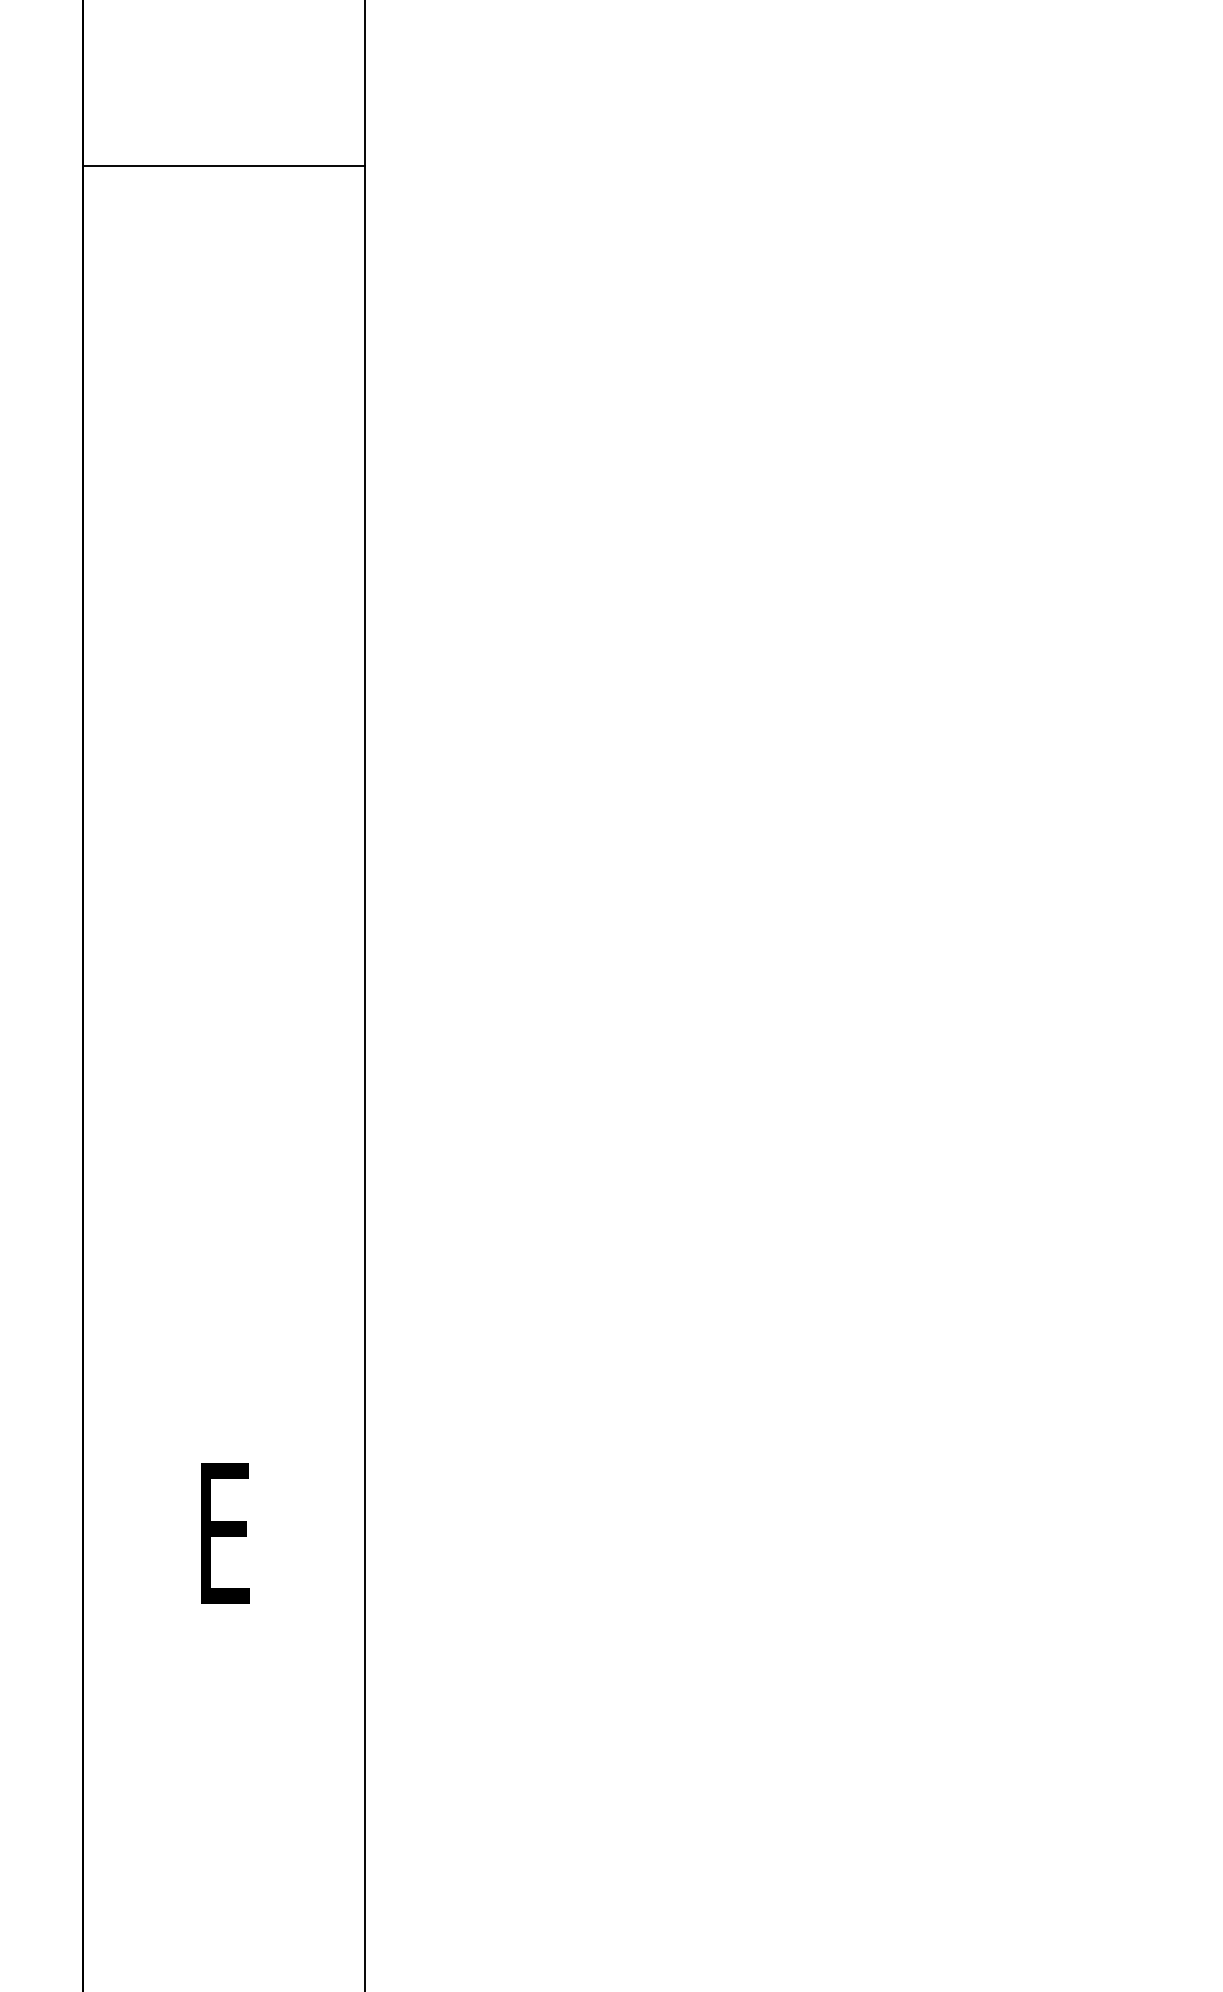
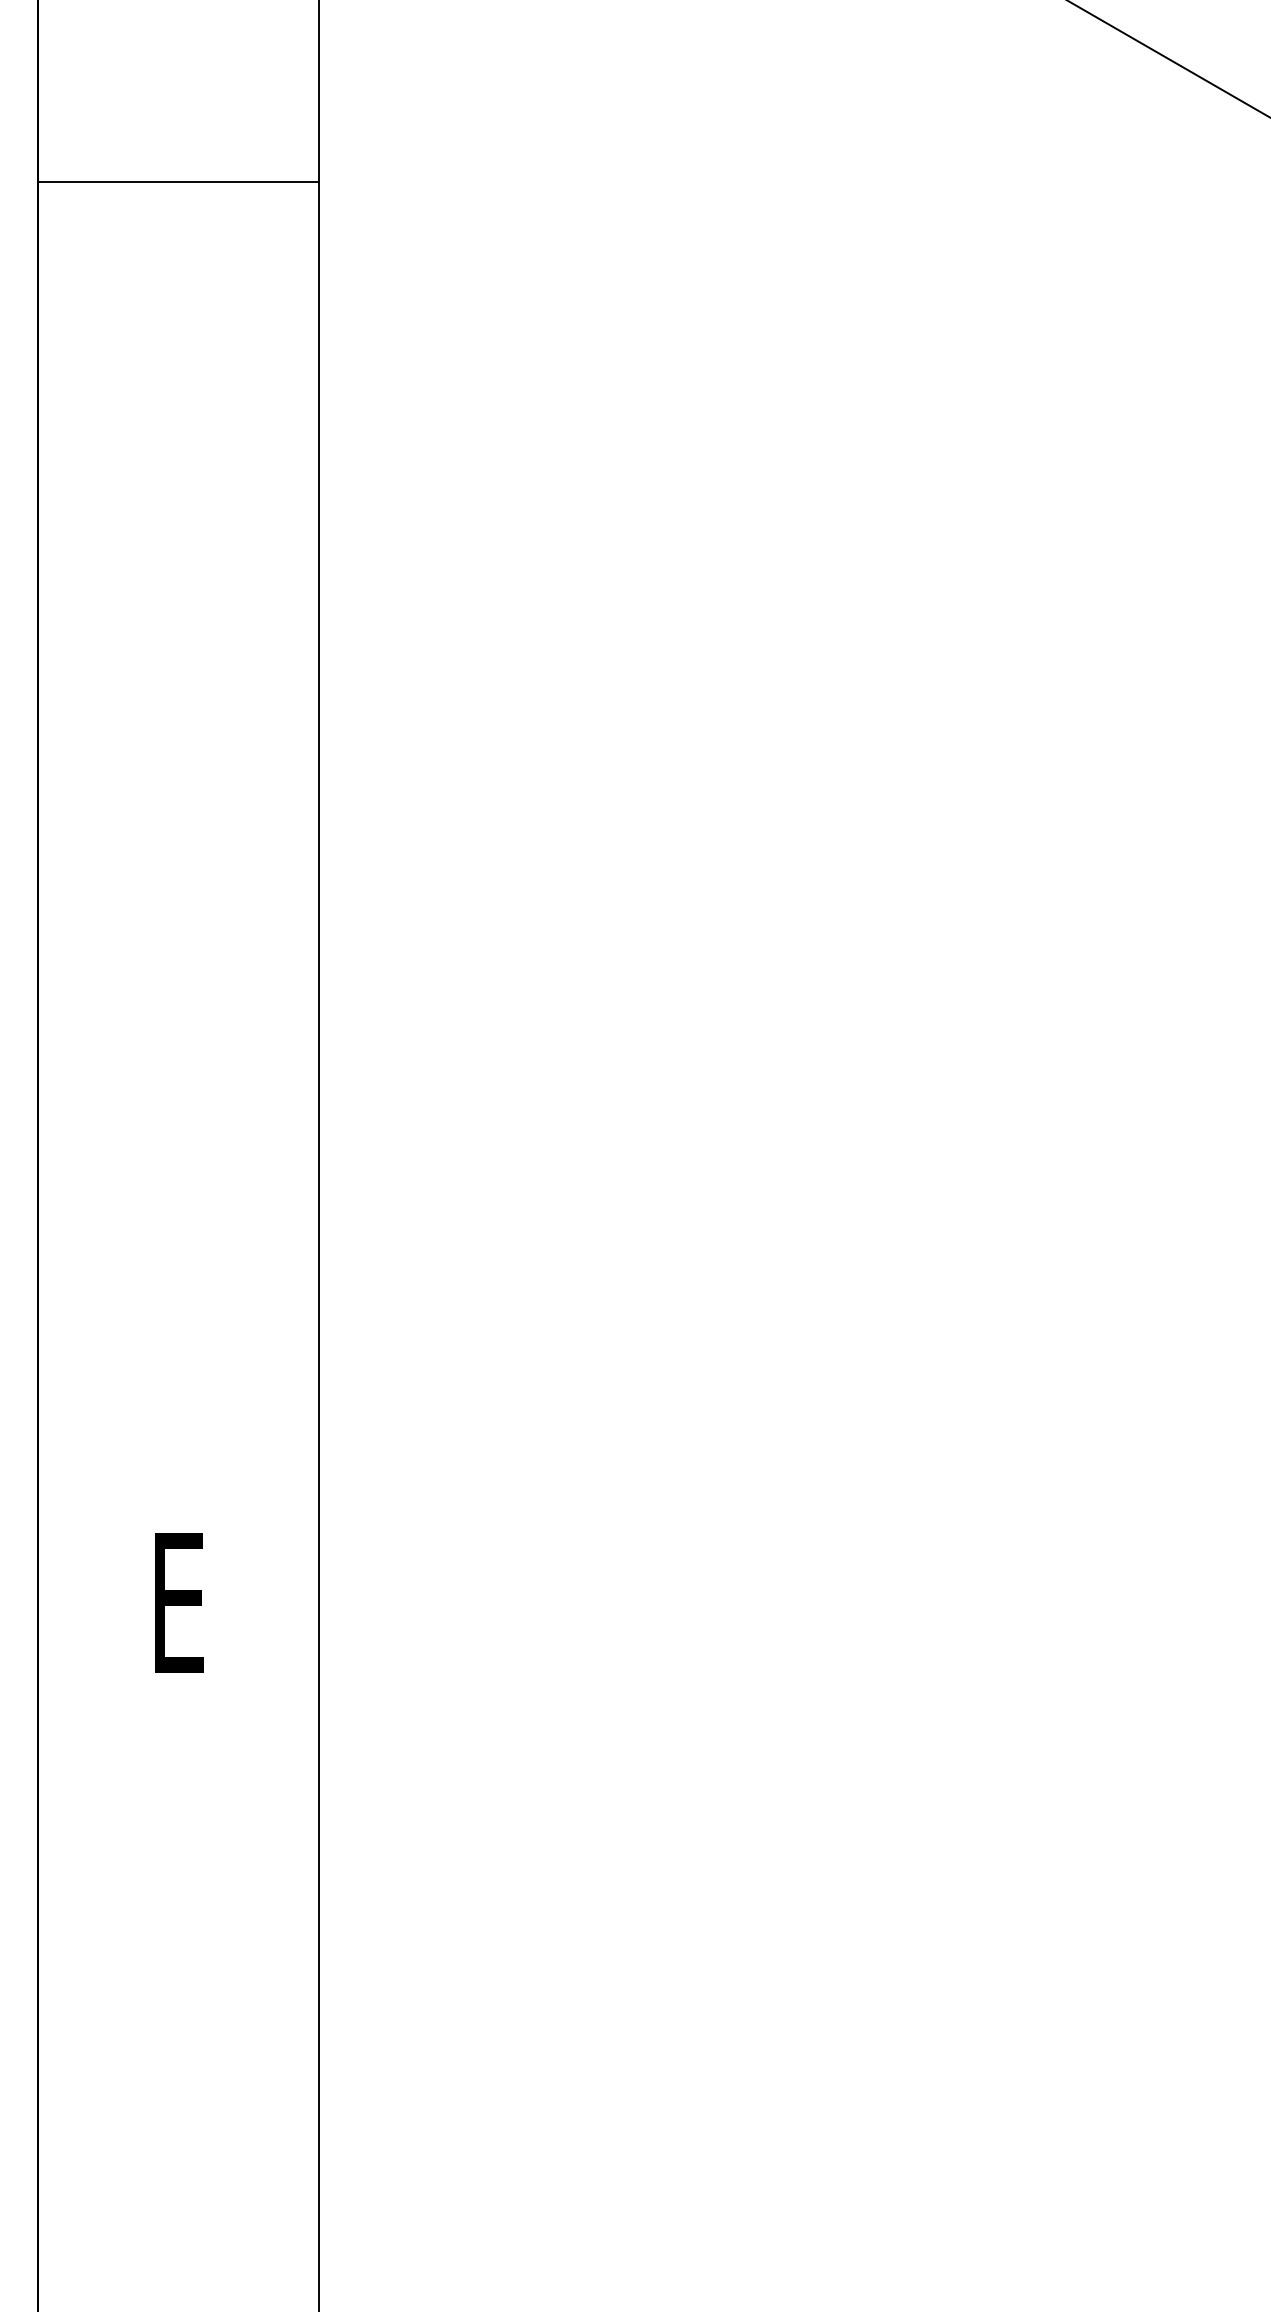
line: (223, 166) -> (177, 182), moved

